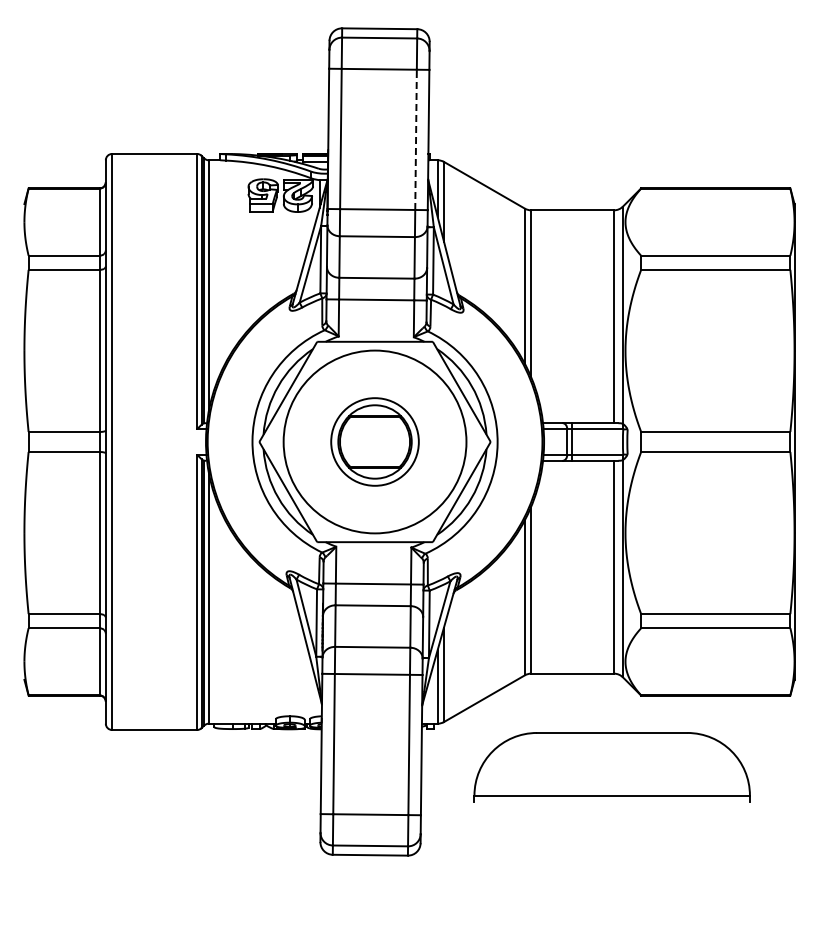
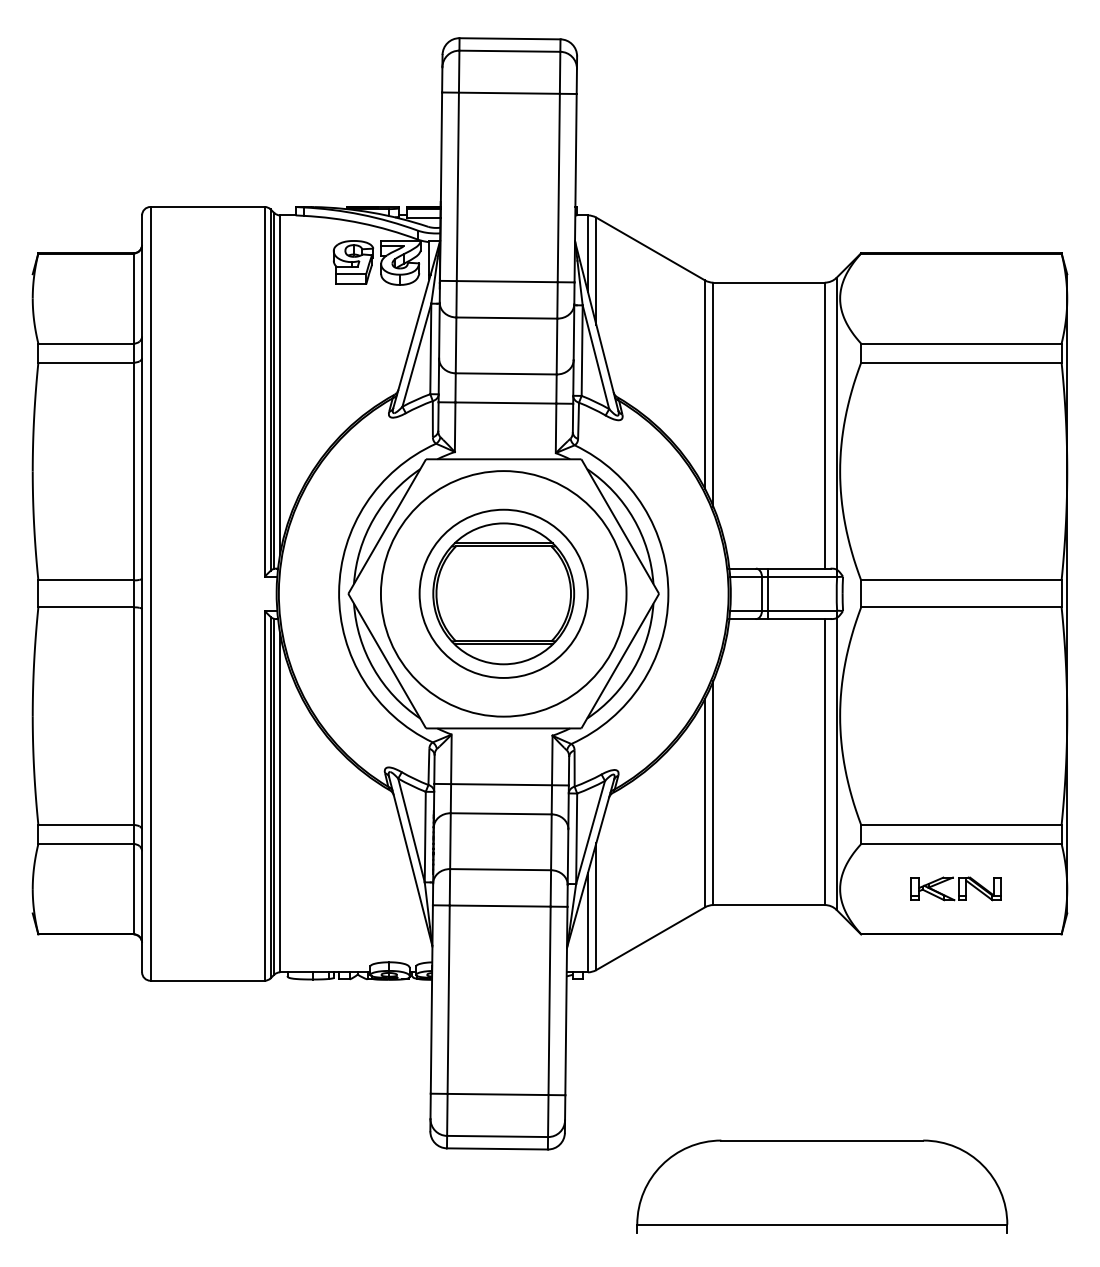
line: (416, 139) -> (559, 187), dashed -> solid
part: (374, 441) -> (502, 593), size x1.43
part: (711, 661) -> (955, 888), added
part: (611, 767) -> (821, 1186), moved

